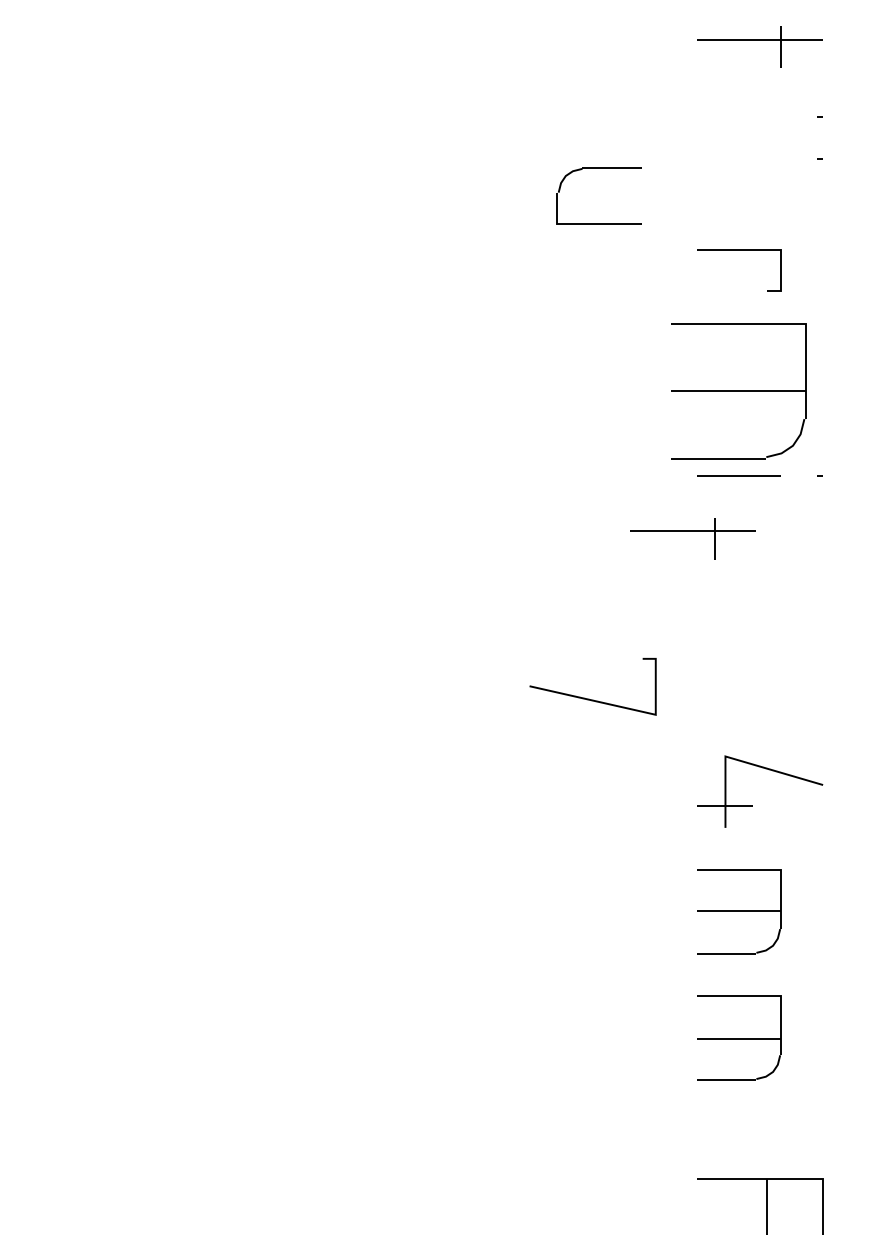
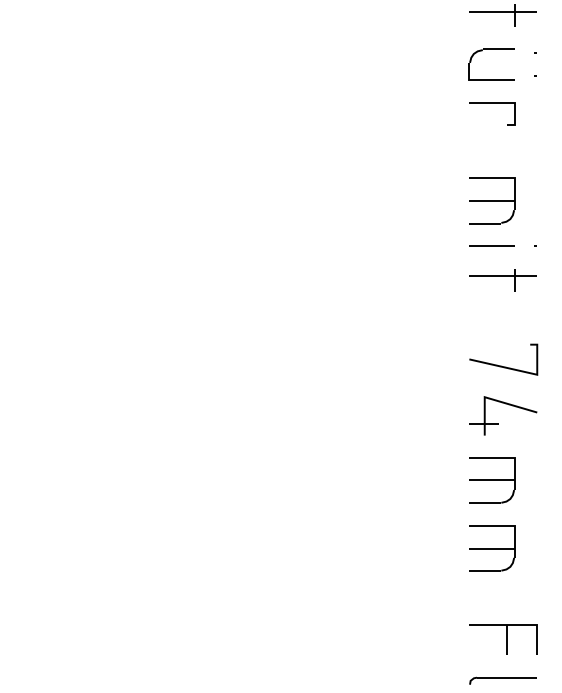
part: (598, 167) -> (491, 49), moved
curve: (739, 251) -> (492, 103), moved
part: (739, 390) -> (492, 200), size x0.62
part: (691, 539) -> (502, 280), moved
curve: (589, 697) -> (501, 365), moved

